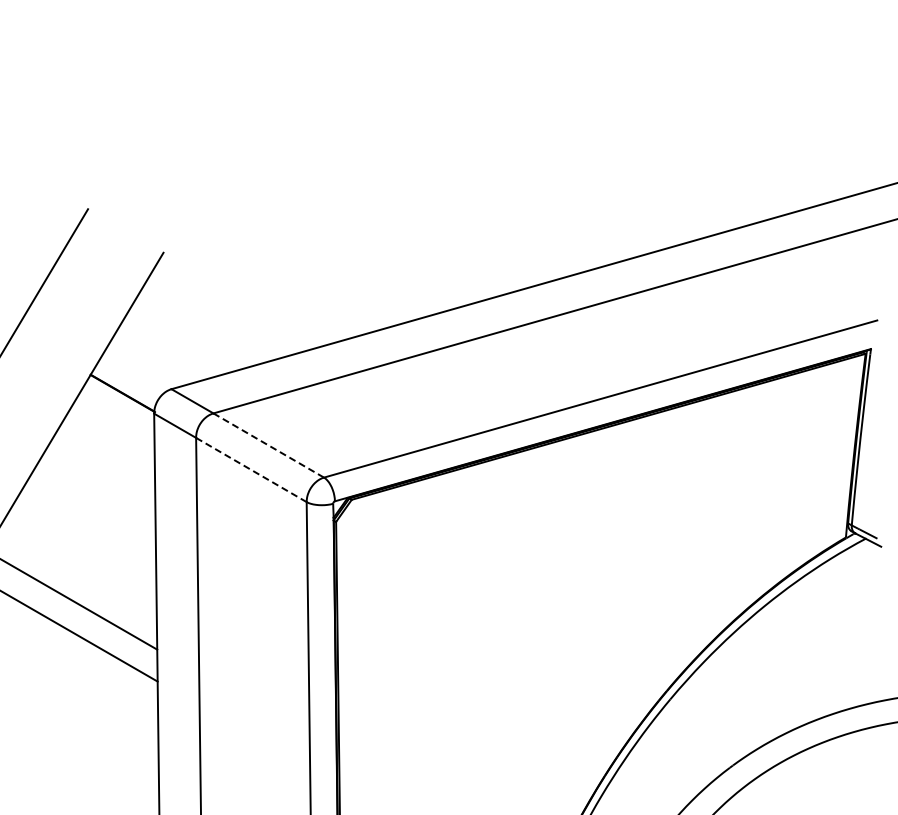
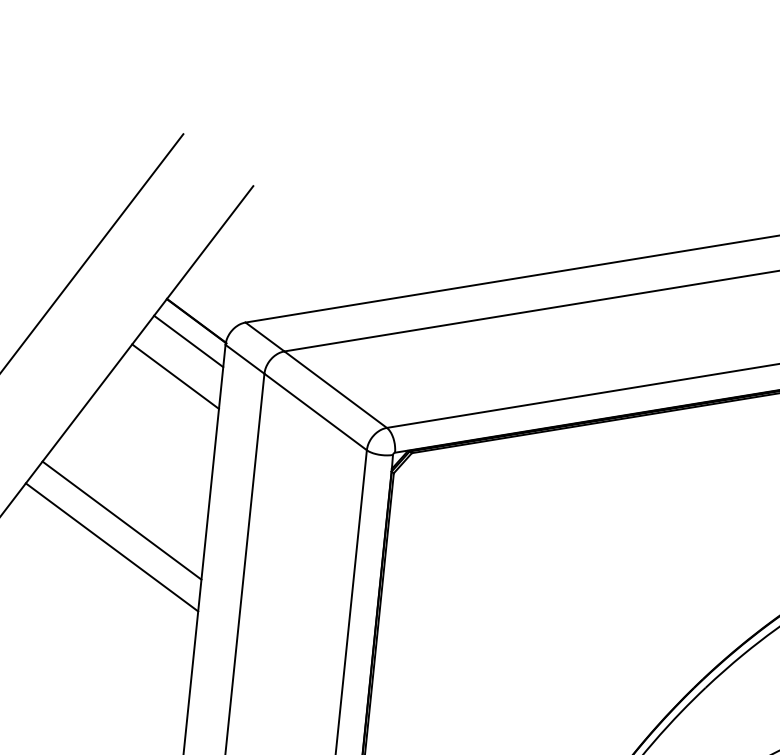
line: (116, 414) -> (188, 341), added
line: (268, 445) -> (335, 389), dashed -> solid
line: (108, 450) -> (175, 376), added
line: (251, 470) -> (315, 412), dashed -> solid

